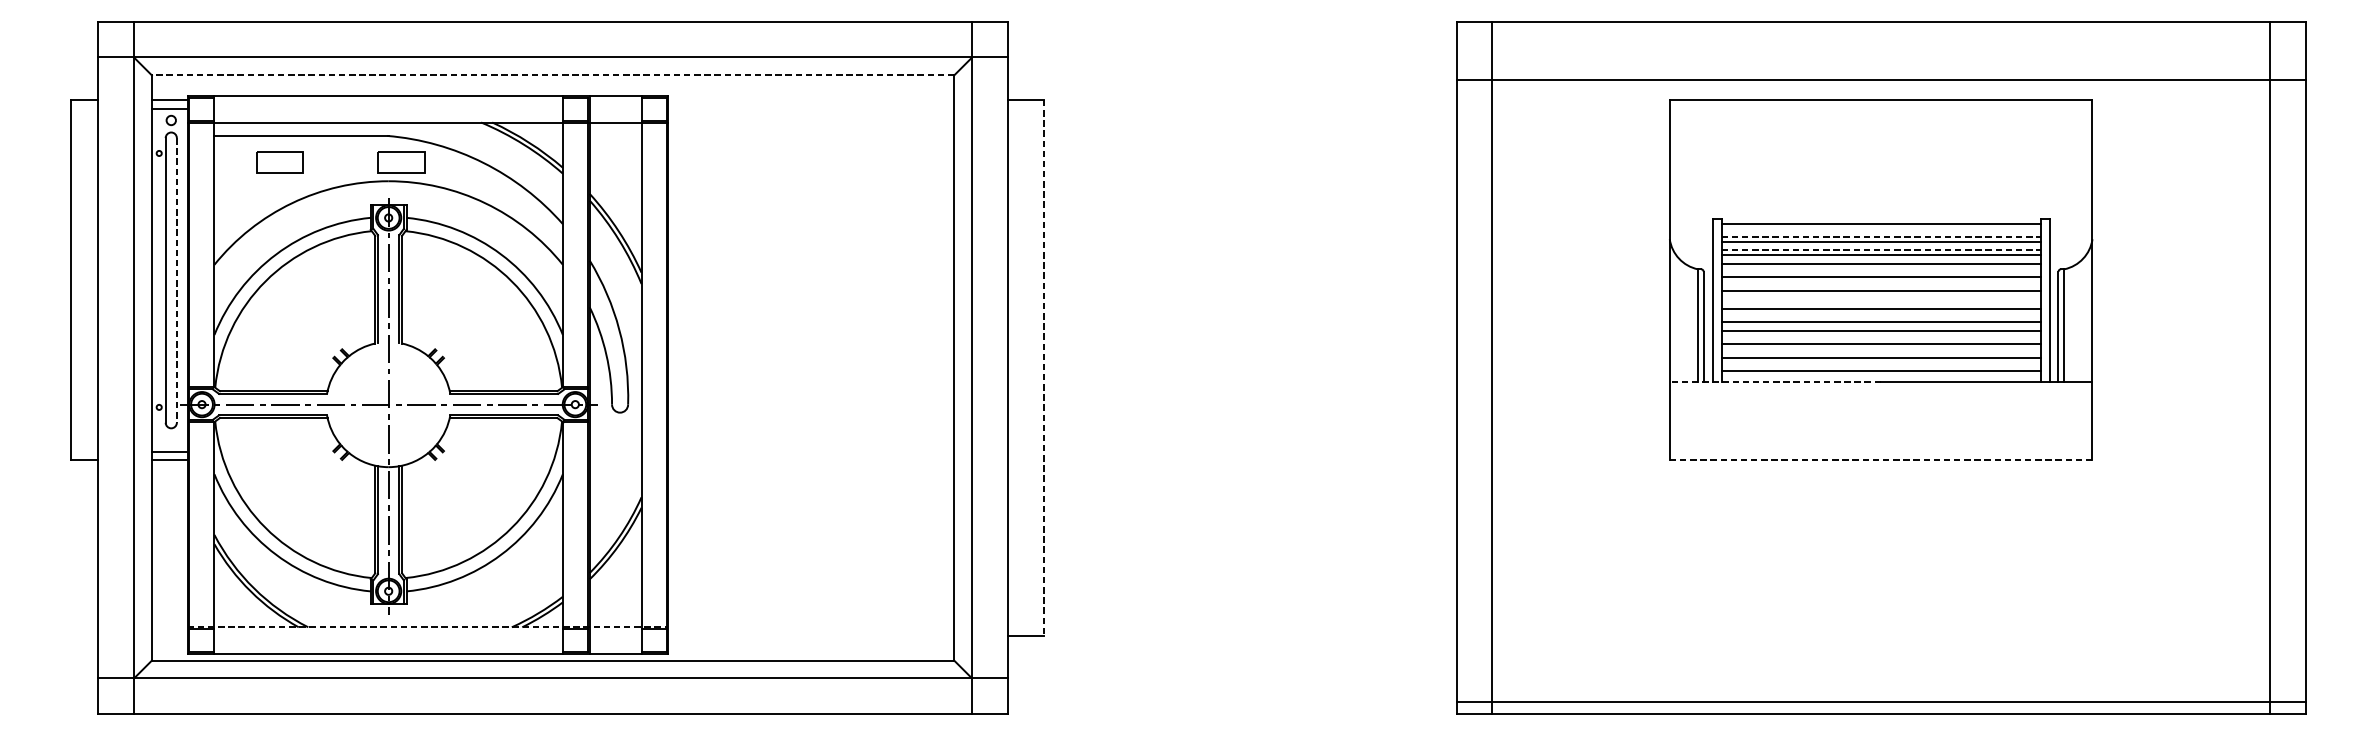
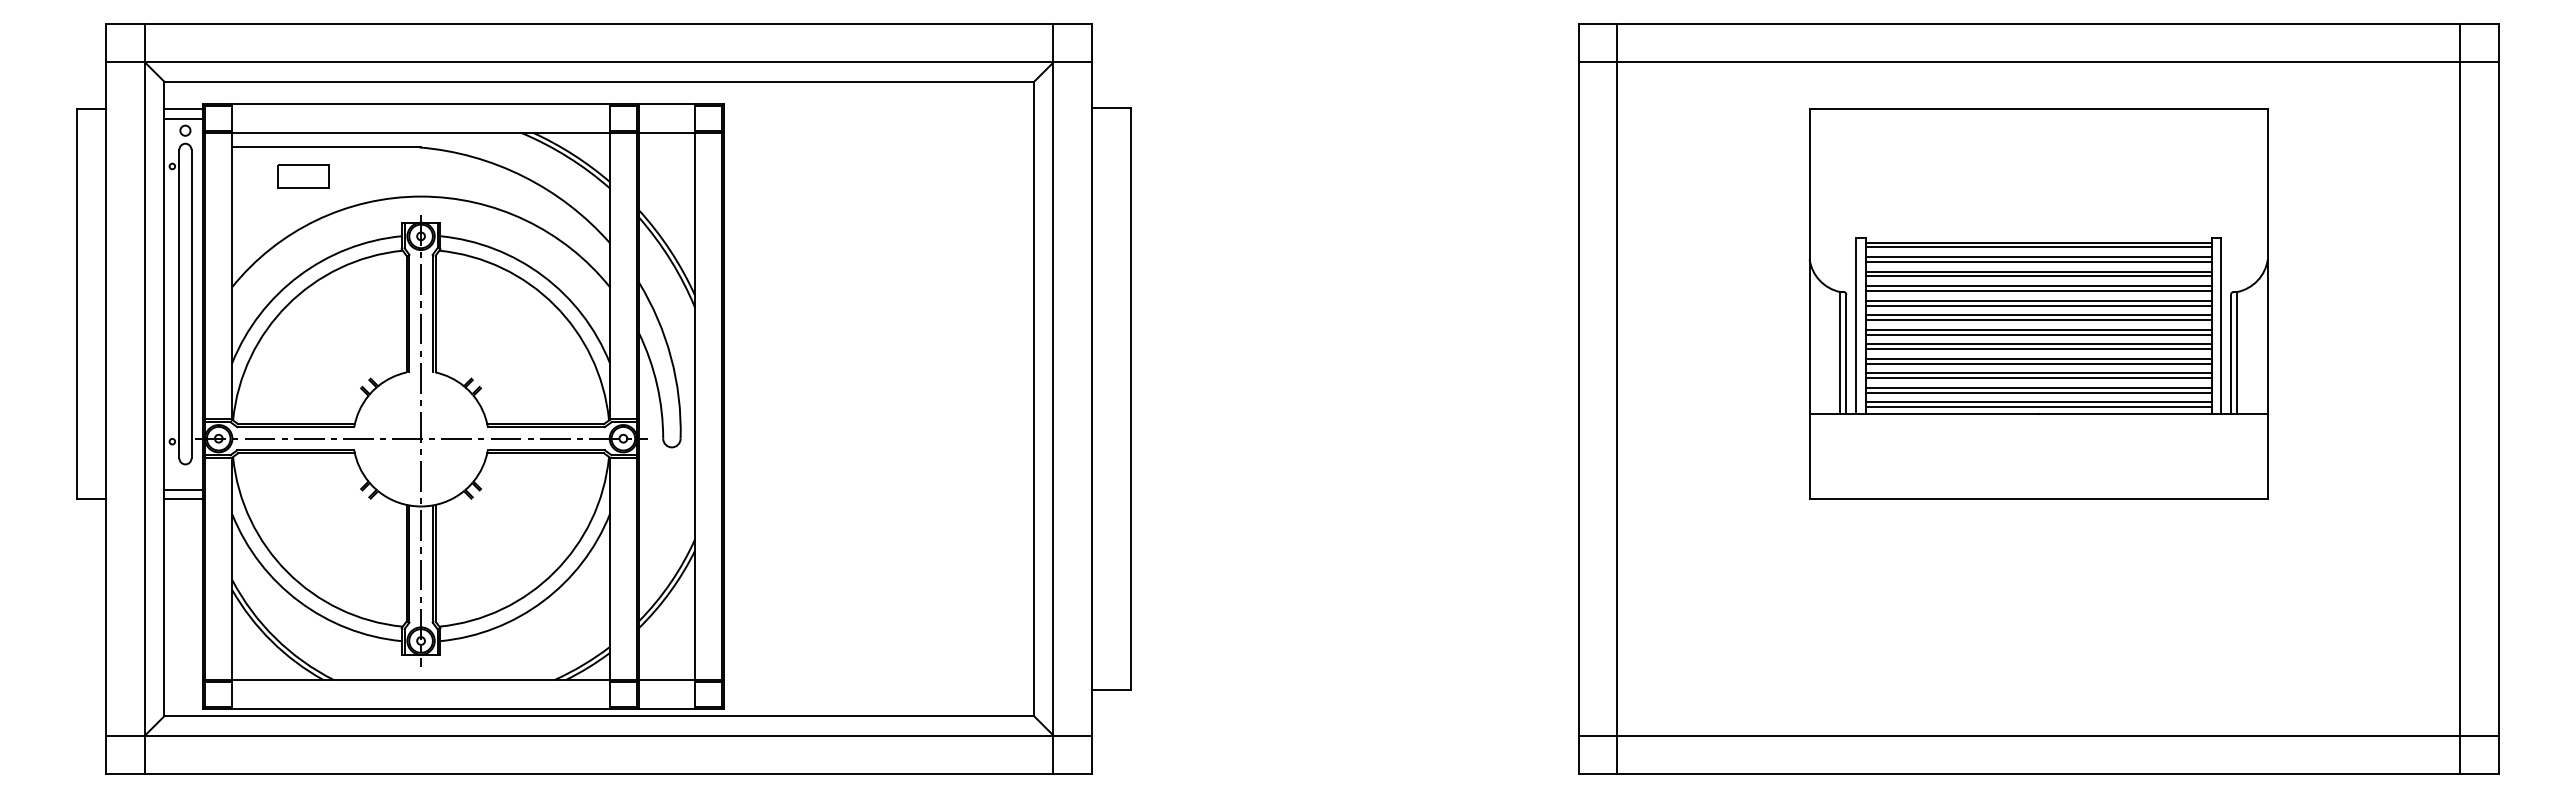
line: (553, 75) -> (599, 81), dashed -> solid
line: (1880, 79) -> (2038, 62), moved
part: (401, 162) -> (435, 176), removed
line: (1880, 228) -> (2038, 247), added
line: (1880, 237) -> (2038, 257), dashed -> solid
line: (1880, 250) -> (2038, 271), dashed -> solid
line: (1880, 268) -> (2038, 291), added
line: (176, 280) -> (191, 304), dashed -> solid
line: (1880, 281) -> (2038, 305), added
line: (1880, 295) -> (2038, 320), added
line: (1880, 303) -> (2038, 329), added
line: (1880, 317) -> (2038, 344), added
line: (1880, 335) -> (2038, 363), added
line: (1880, 349) -> (2038, 378), added
line: (1880, 362) -> (2038, 392), added
line: (1043, 368) -> (1130, 399), dashed -> solid
line: (1880, 375) -> (2038, 407), added
line: (1775, 382) -> (1924, 414), dashed -> solid
line: (1881, 460) -> (2039, 499), dashed -> solid
line: (427, 627) -> (463, 680), dashed -> solid
line: (1880, 701) -> (2038, 735), moved

